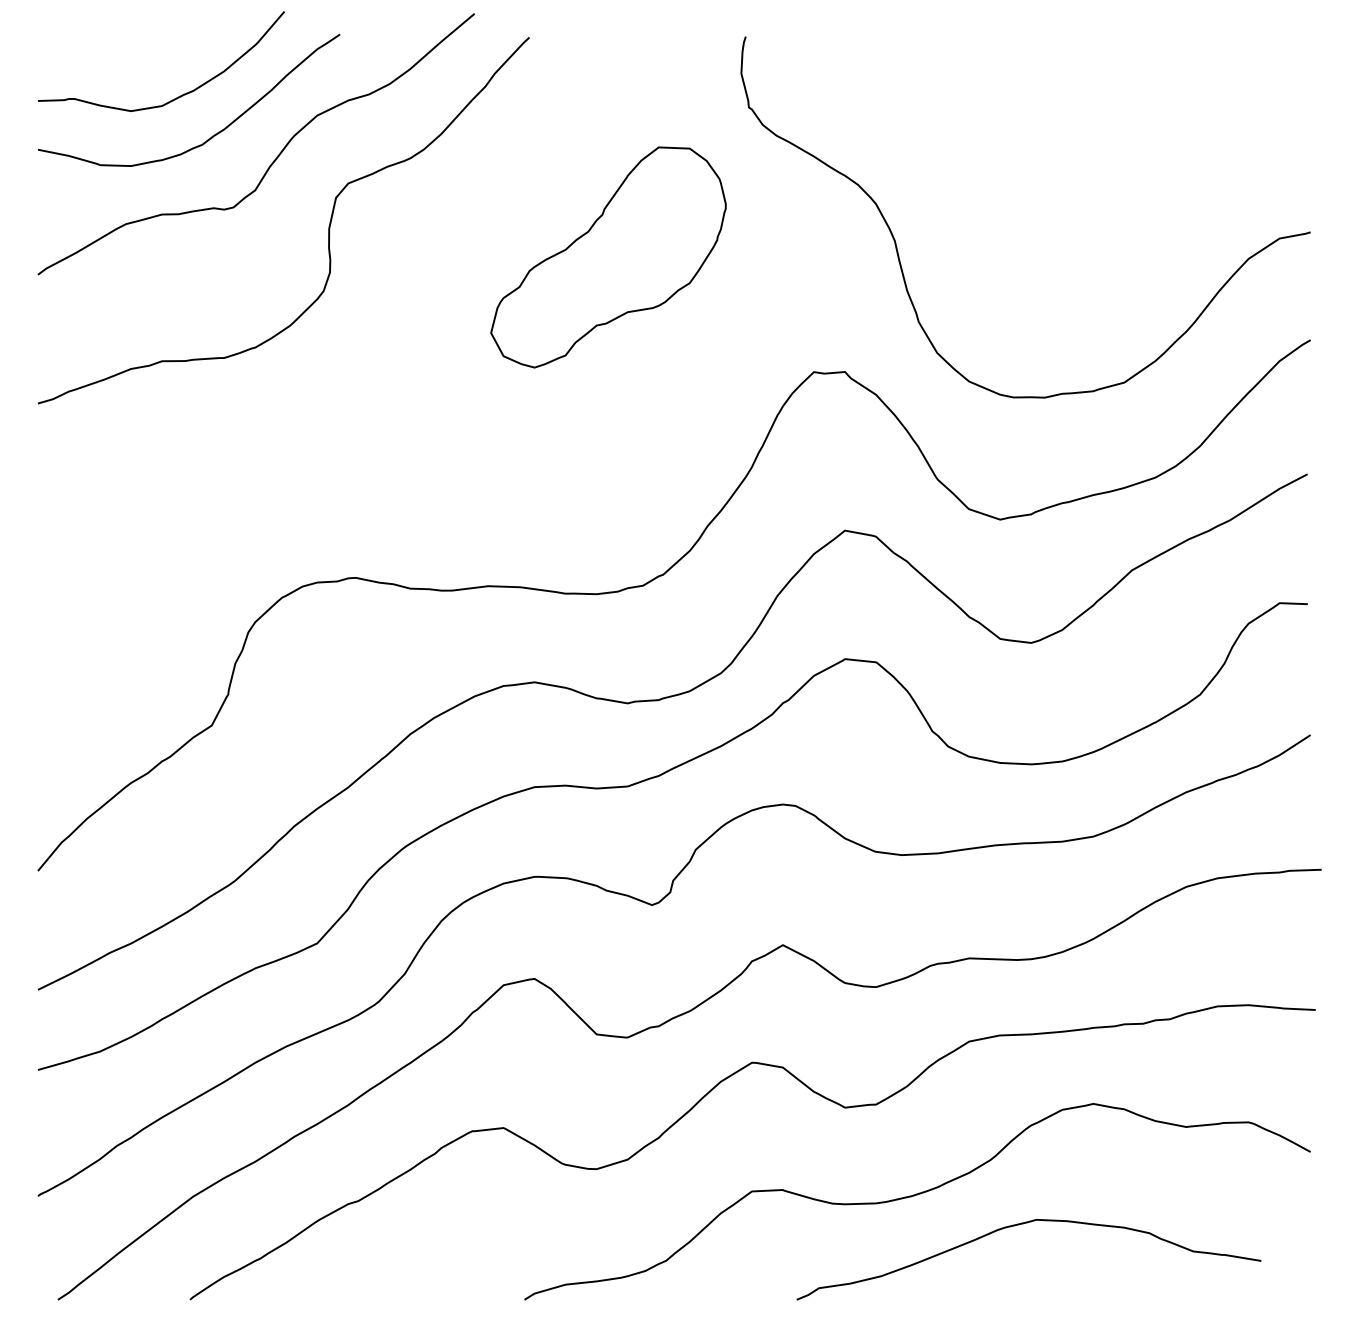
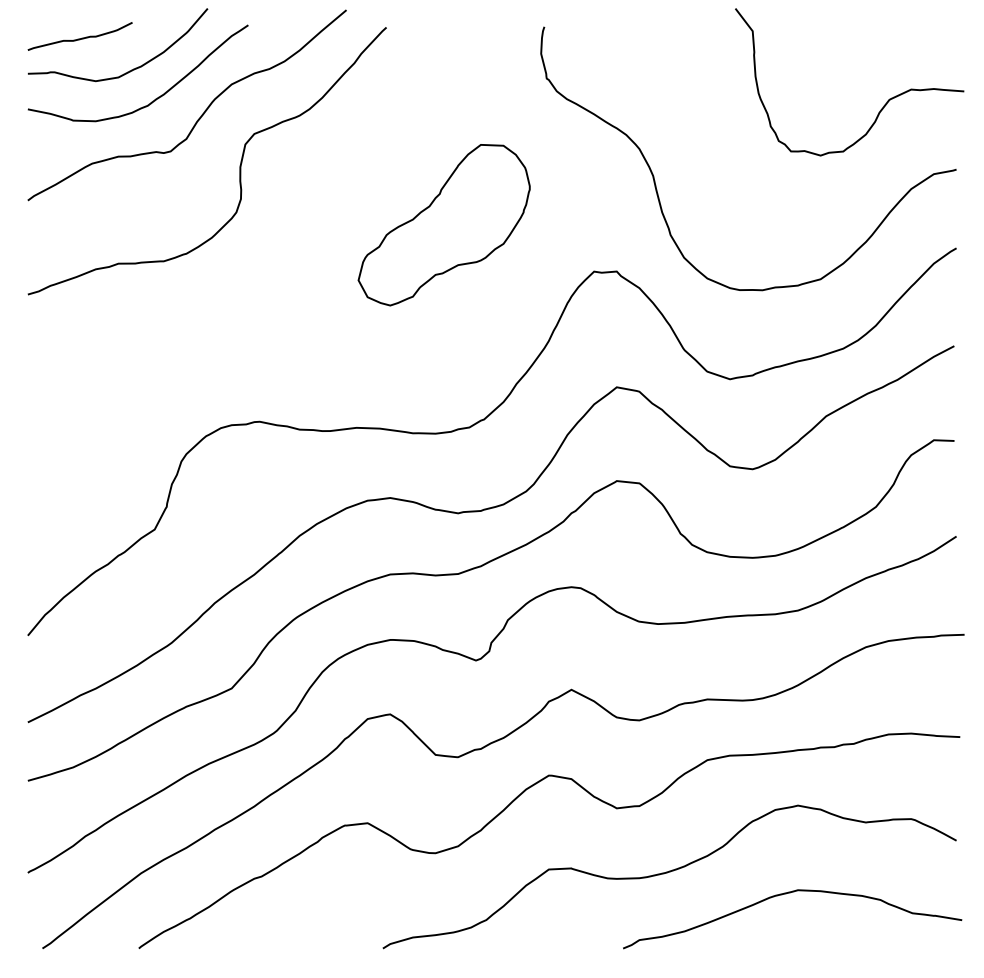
curve: (109, 52) -> (80, 38), added
curve: (1209, 146) -> (882, 107), added
part: (608, 257) -> (444, 225), moved
curve: (1019, 1225) -> (785, 894), moved

